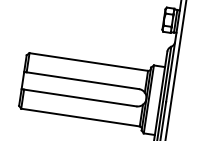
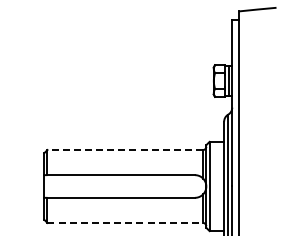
line: (88, 62) -> (125, 150), solid -> dashed
line: (80, 117) -> (125, 222), solid -> dashed

